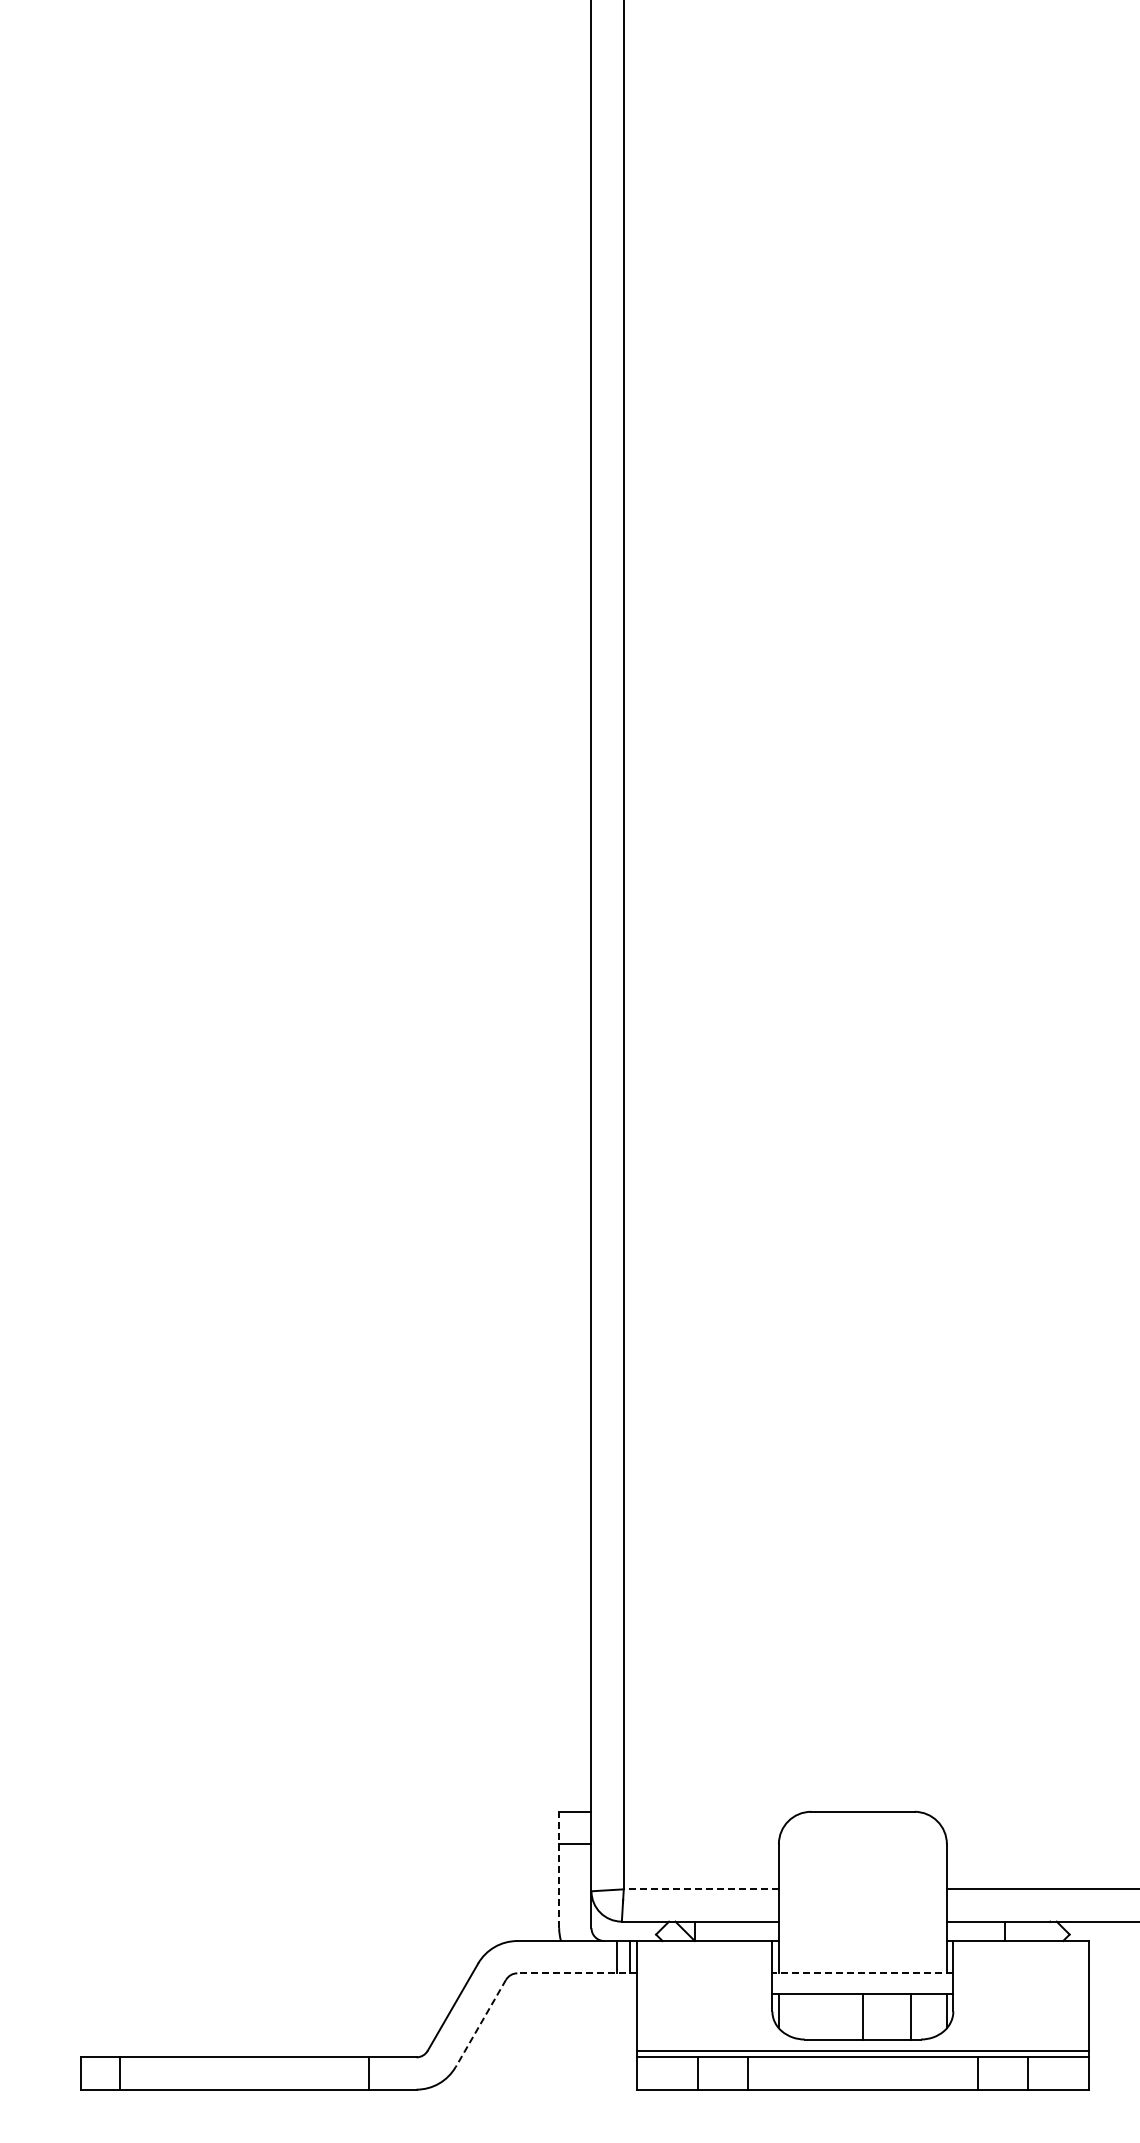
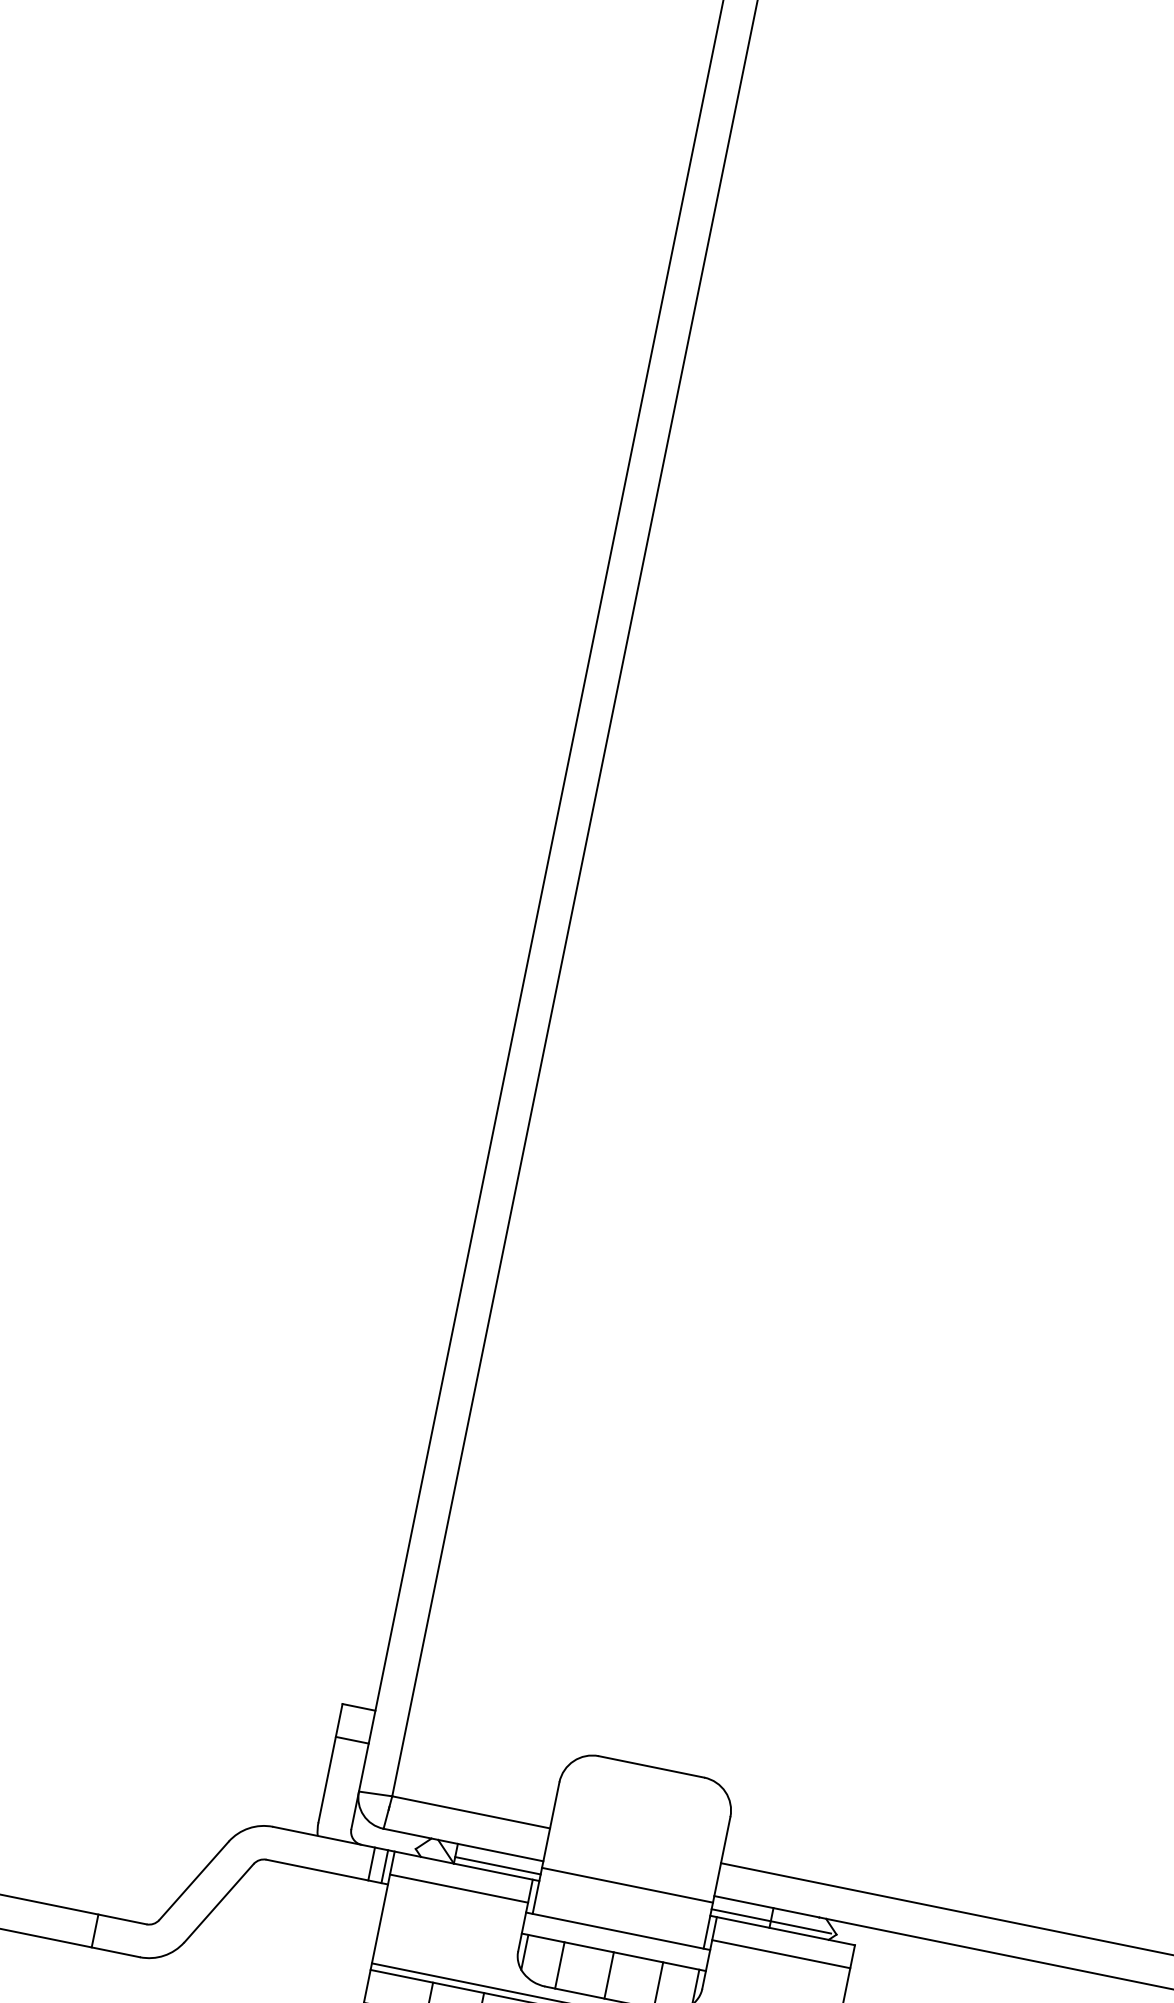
line: (559, 1869) -> (330, 1762), dashed -> solid
line: (701, 1889) -> (471, 1812), dashed -> solid
line: (862, 1928) -> (627, 1885), added
line: (736, 1934) -> (497, 1865), added
line: (1005, 1934) -> (771, 1921), added
line: (704, 1963) -> (459, 1888), added
line: (1021, 1963) -> (781, 1954), added
line: (577, 1973) -> (327, 1872), dashed -> solid
line: (862, 1973) -> (617, 1931), dashed -> solid
line: (814, 2016) -> (559, 1965), added
line: (480, 2023) -> (218, 1903), dashed -> solid

